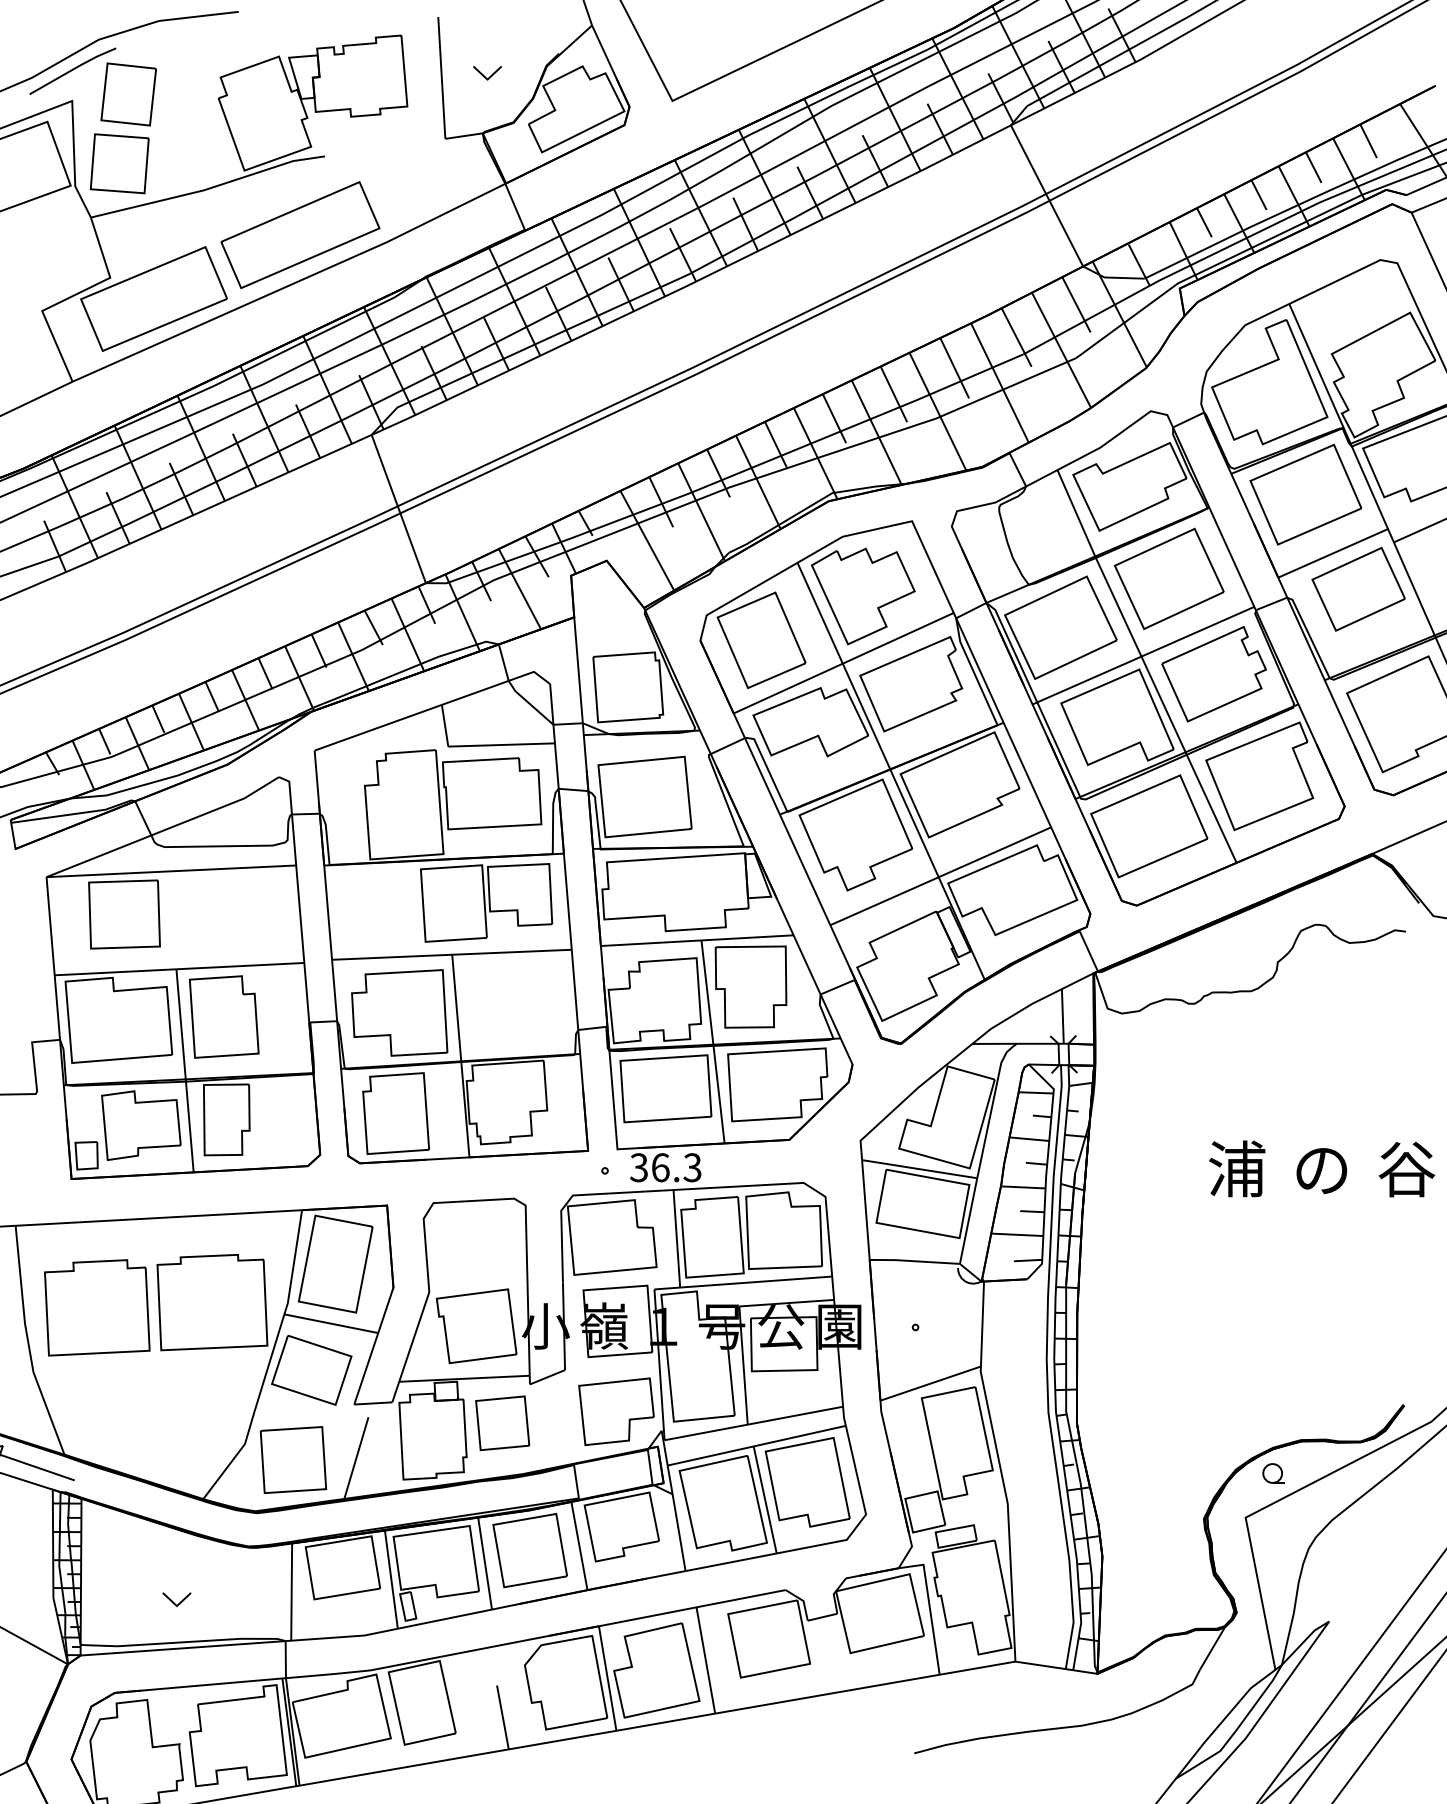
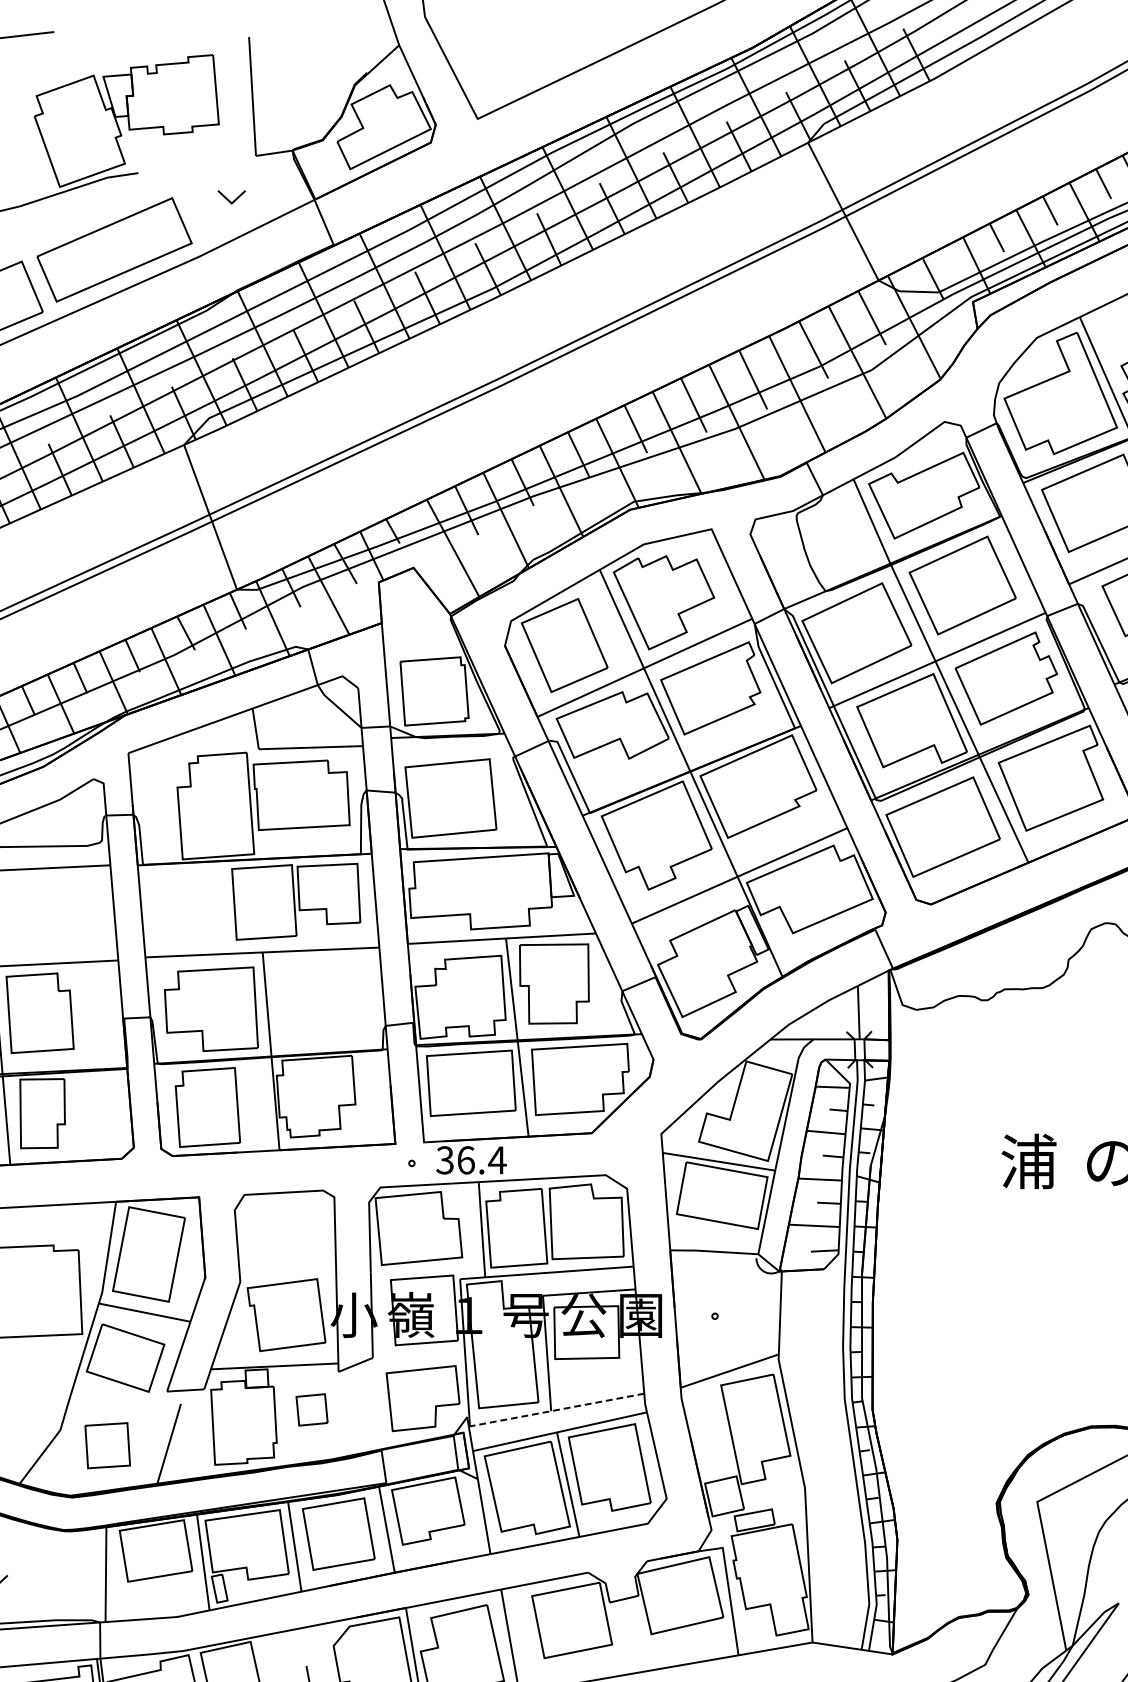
part: (487, 73) -> (231, 197), moved
text: (692, 1167) -> (497, 1160), 36.3 -> 36.4
part: (502, 1423) -> (311, 1410), size x0.6
line: (753, 1423) -> (556, 1410), solid -> dashed
part: (293, 1459) -> (107, 1445), size x0.7
part: (1273, 1473) -> (1064, 1458), removed

